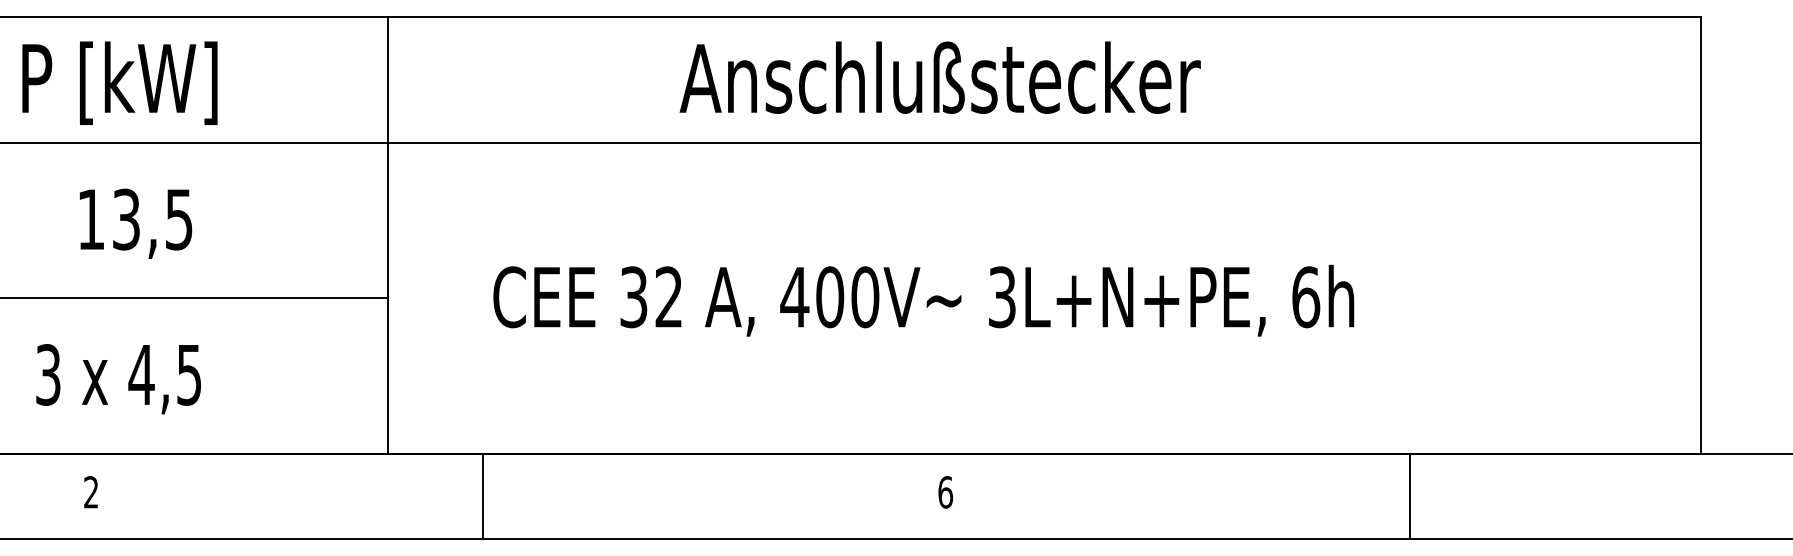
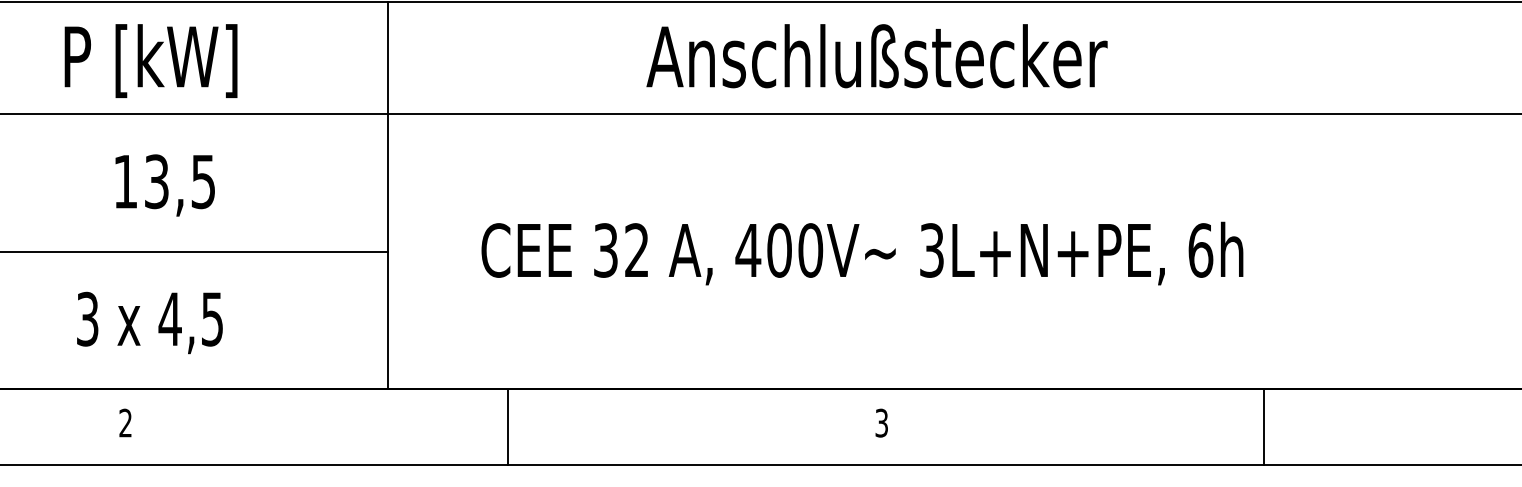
text: (945, 492) -> (881, 423), 6 -> 3
line: (483, 496) -> (508, 426), moved
line: (1409, 496) -> (1263, 426), moved

